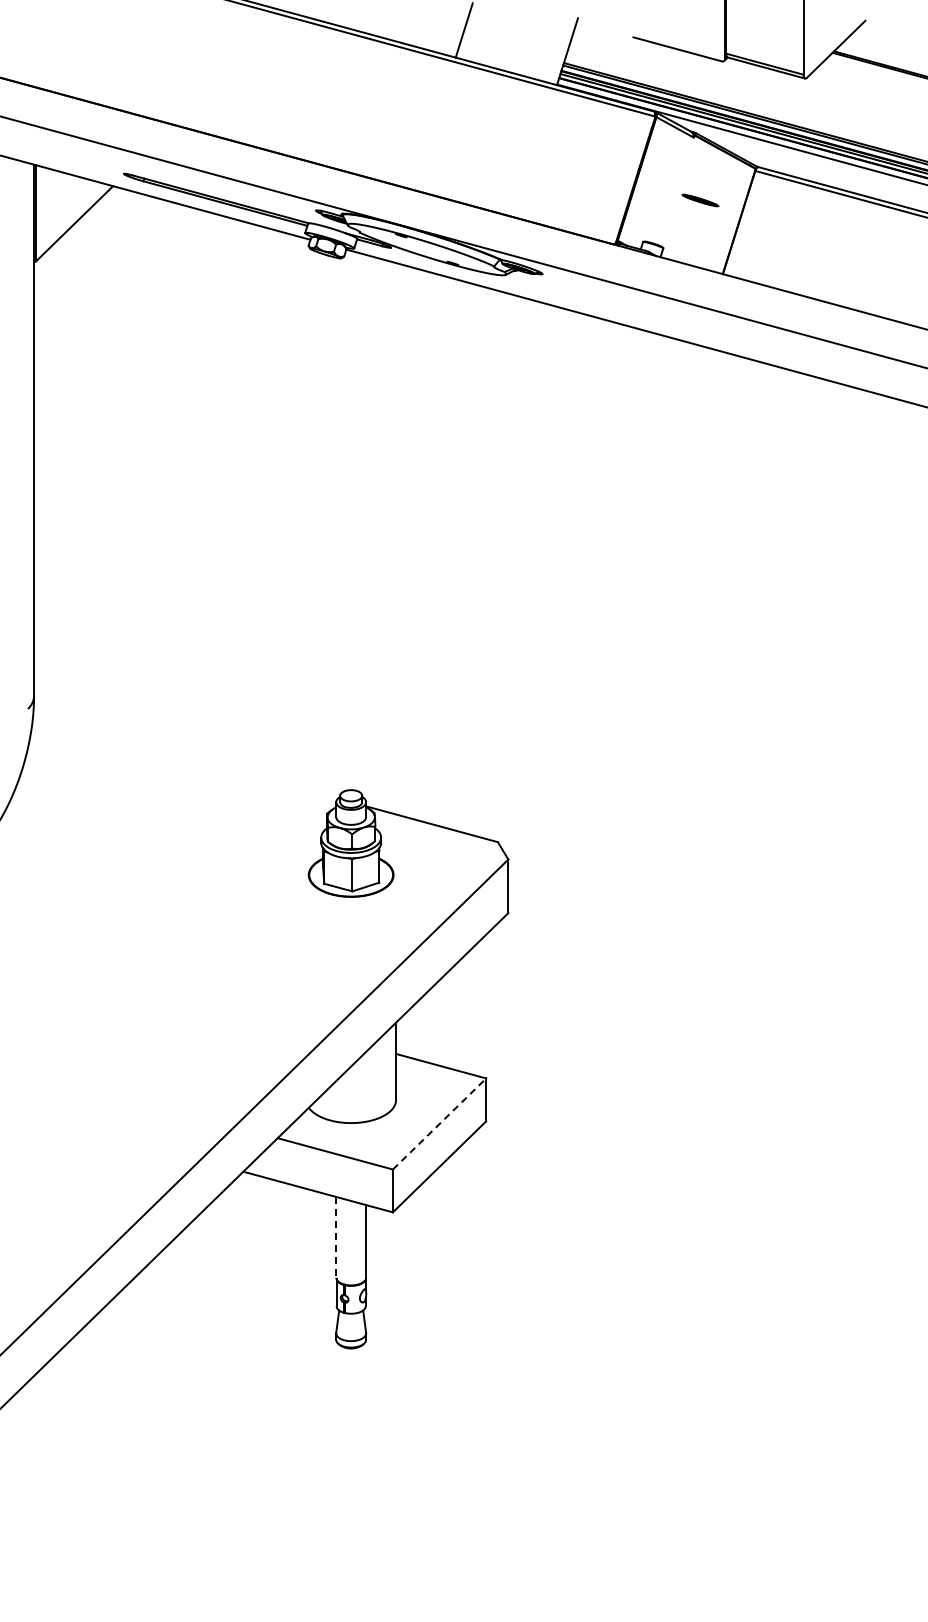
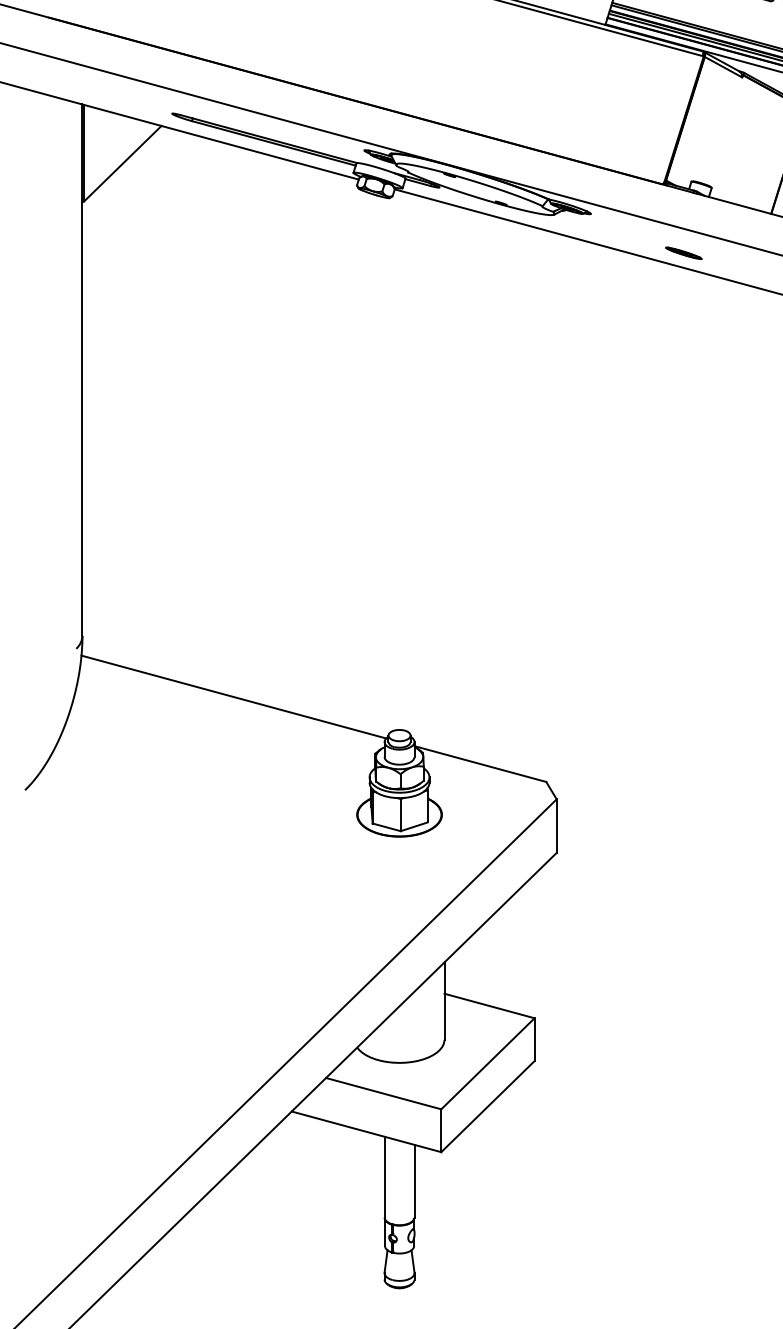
part: (700, 200) -> (683, 253), moved
line: (185, 756) -> (233, 696), added
line: (439, 1123) -> (487, 1063), dashed -> solid
line: (336, 1237) -> (384, 1177), dashed -> solid

